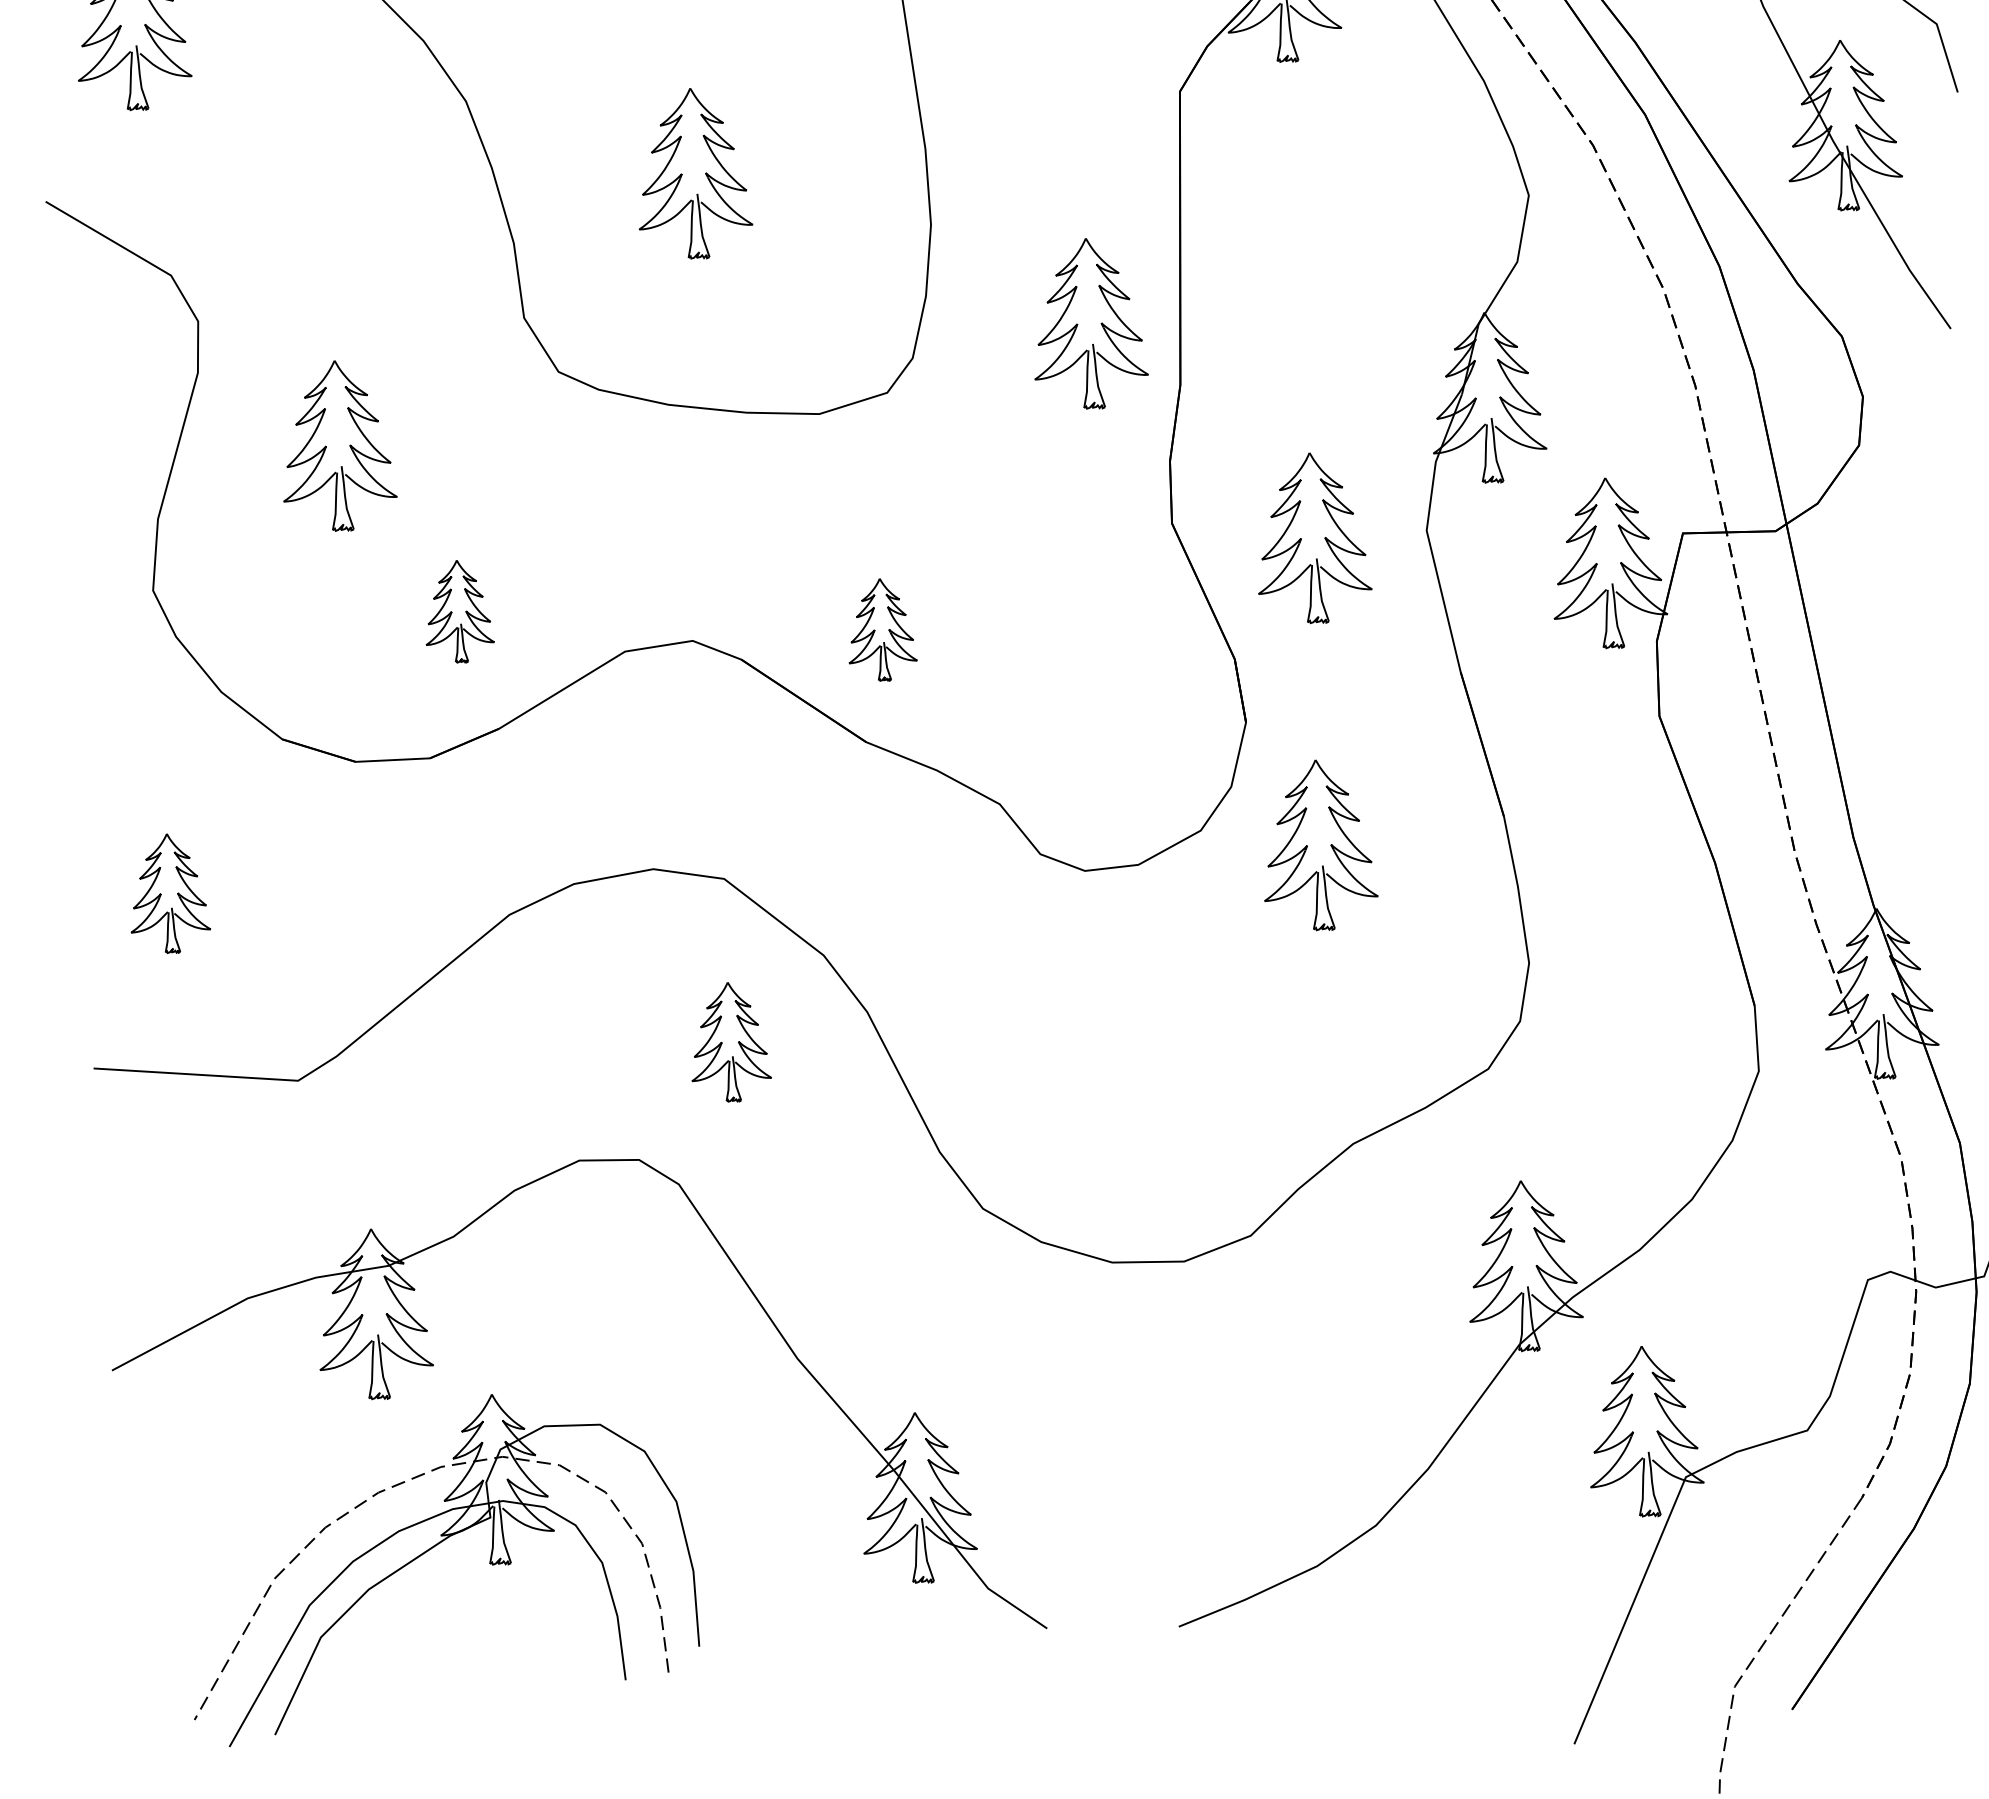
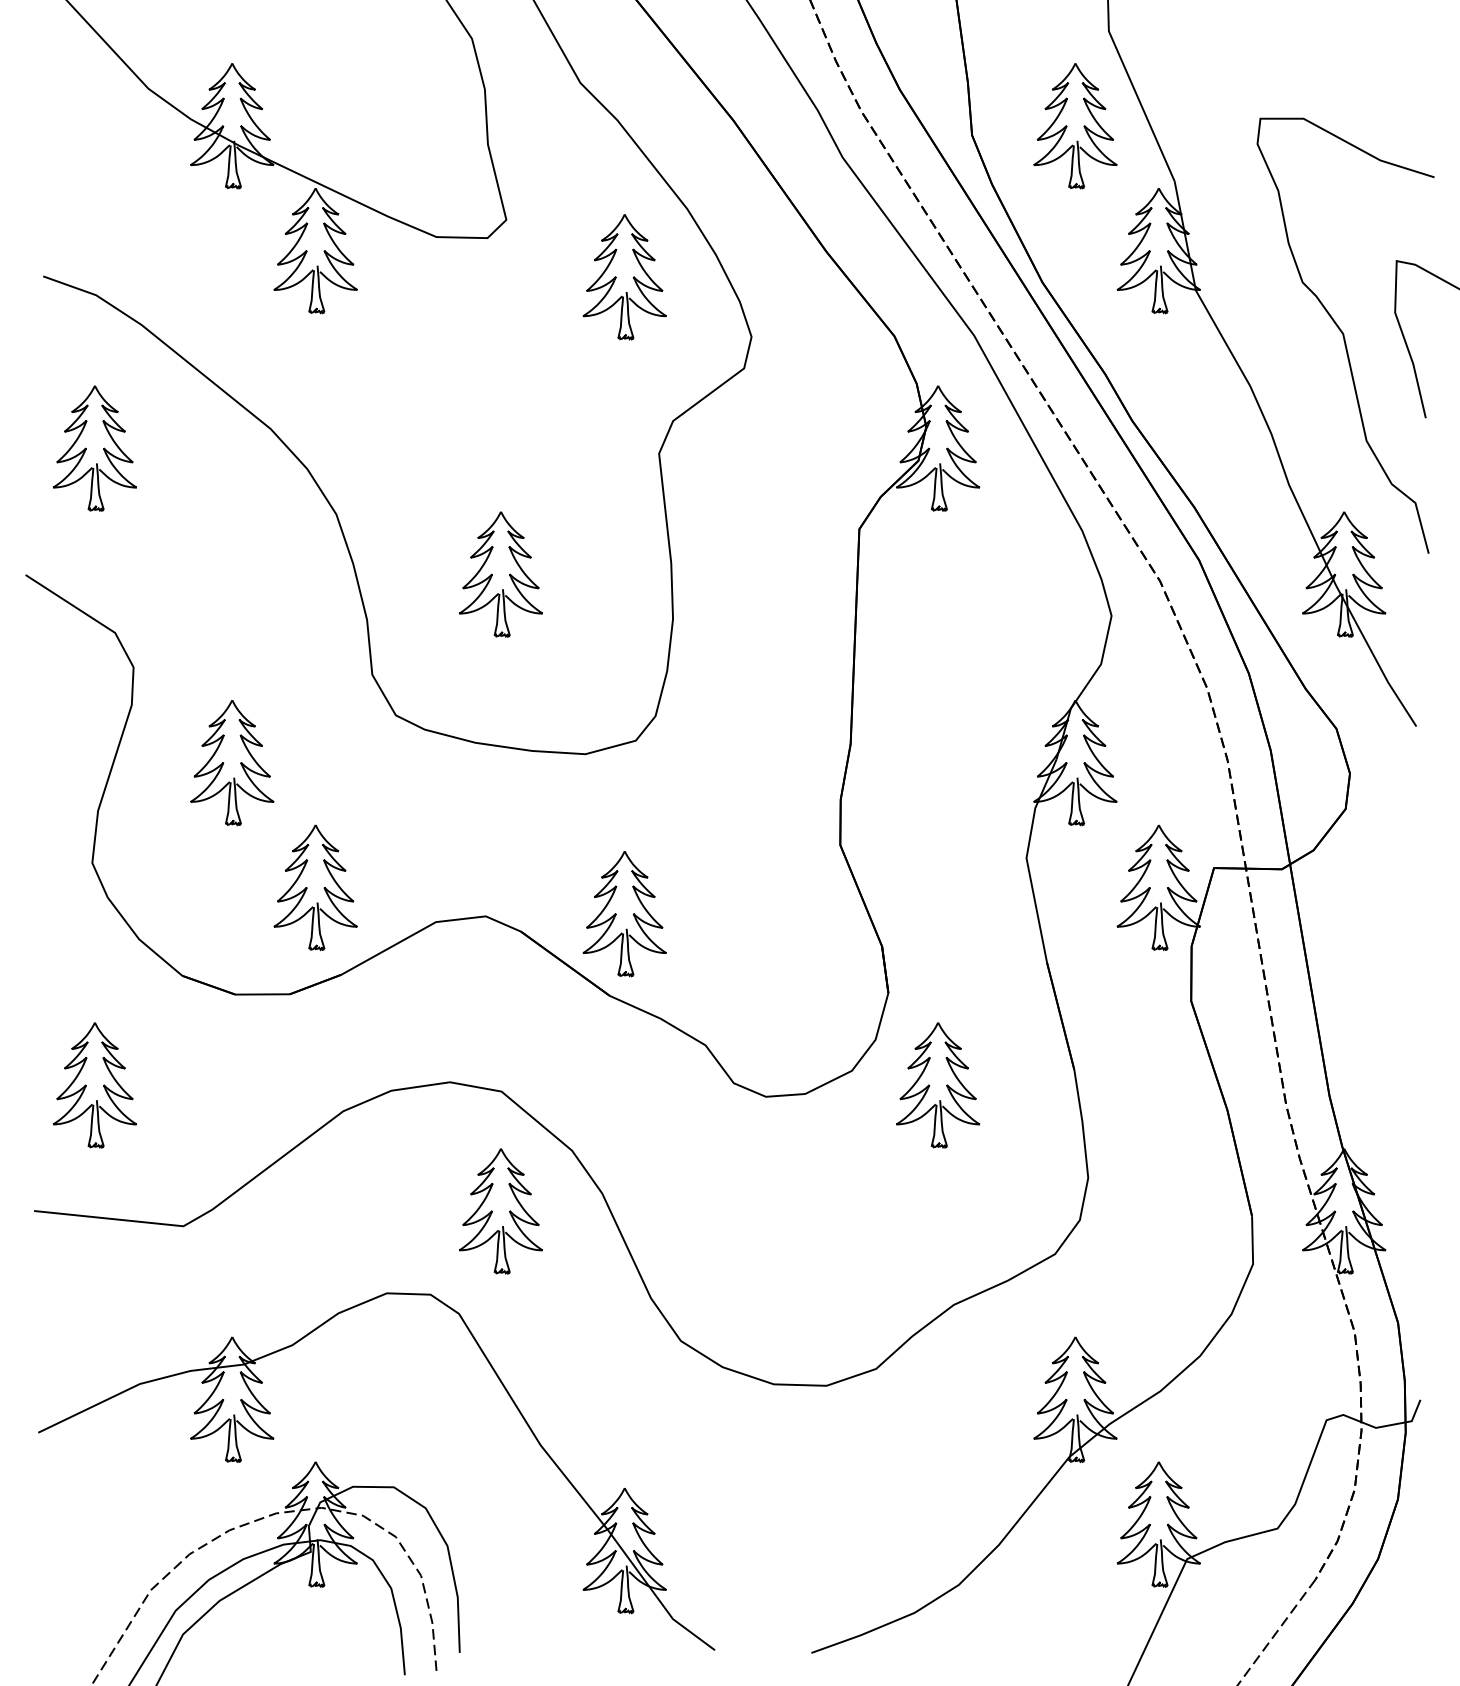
part: (1088, 323) -> (785, 696), removed
part: (1313, 538) -> (943, 860), removed
part: (458, 611) -> (315, 887), size x1.67
part: (881, 630) -> (624, 914), size x1.67
part: (168, 893) -> (94, 1085), size x1.43
part: (729, 1042) -> (500, 1211), size x1.43

